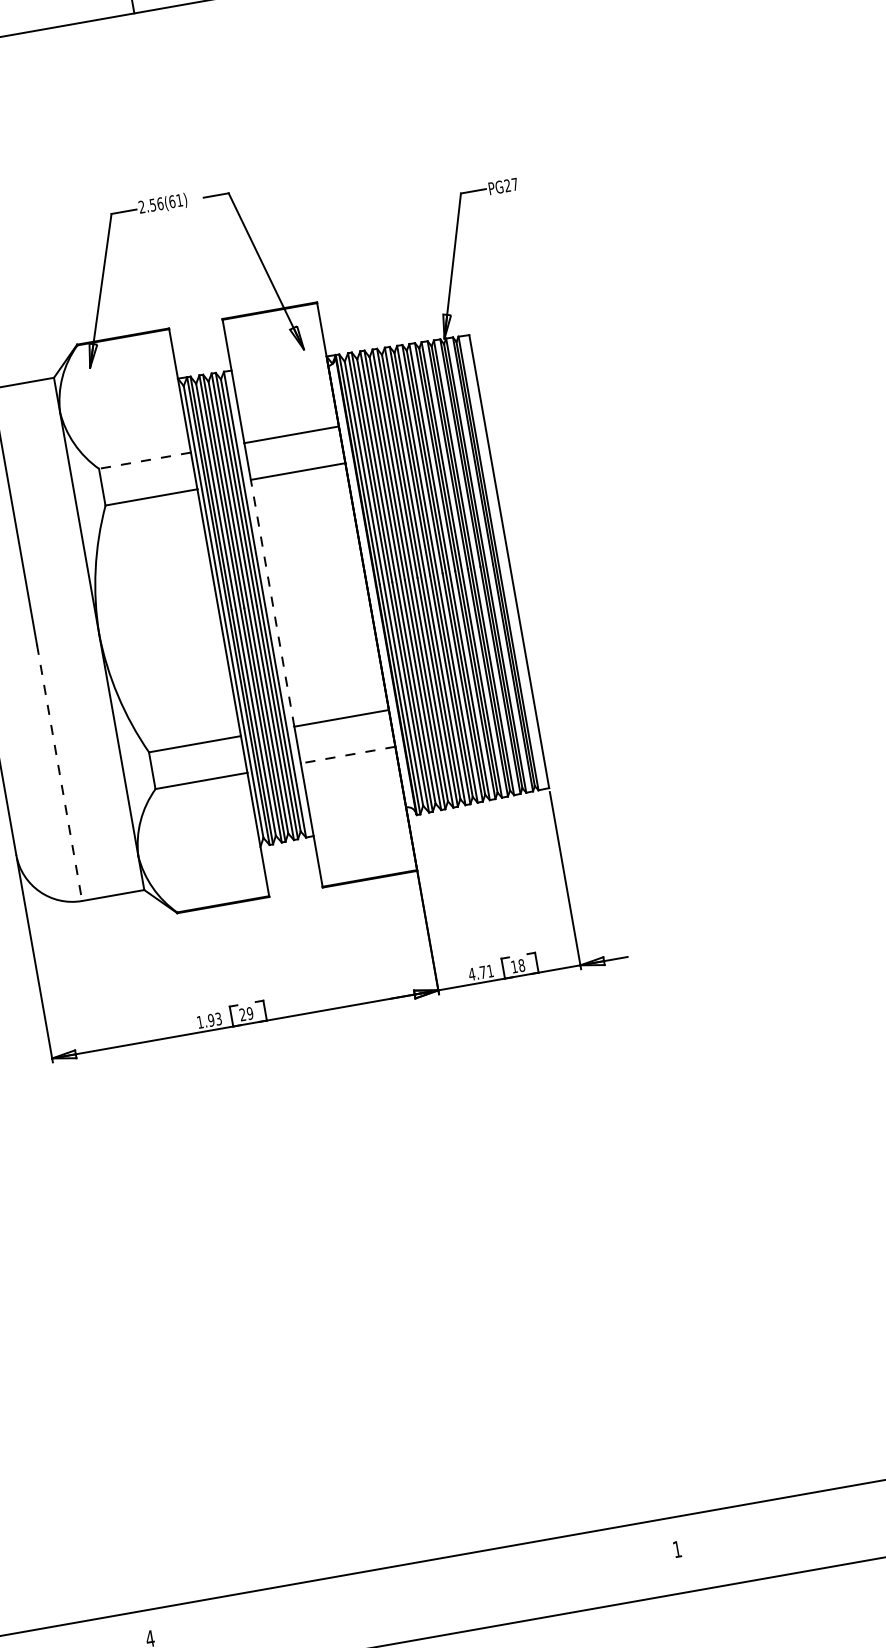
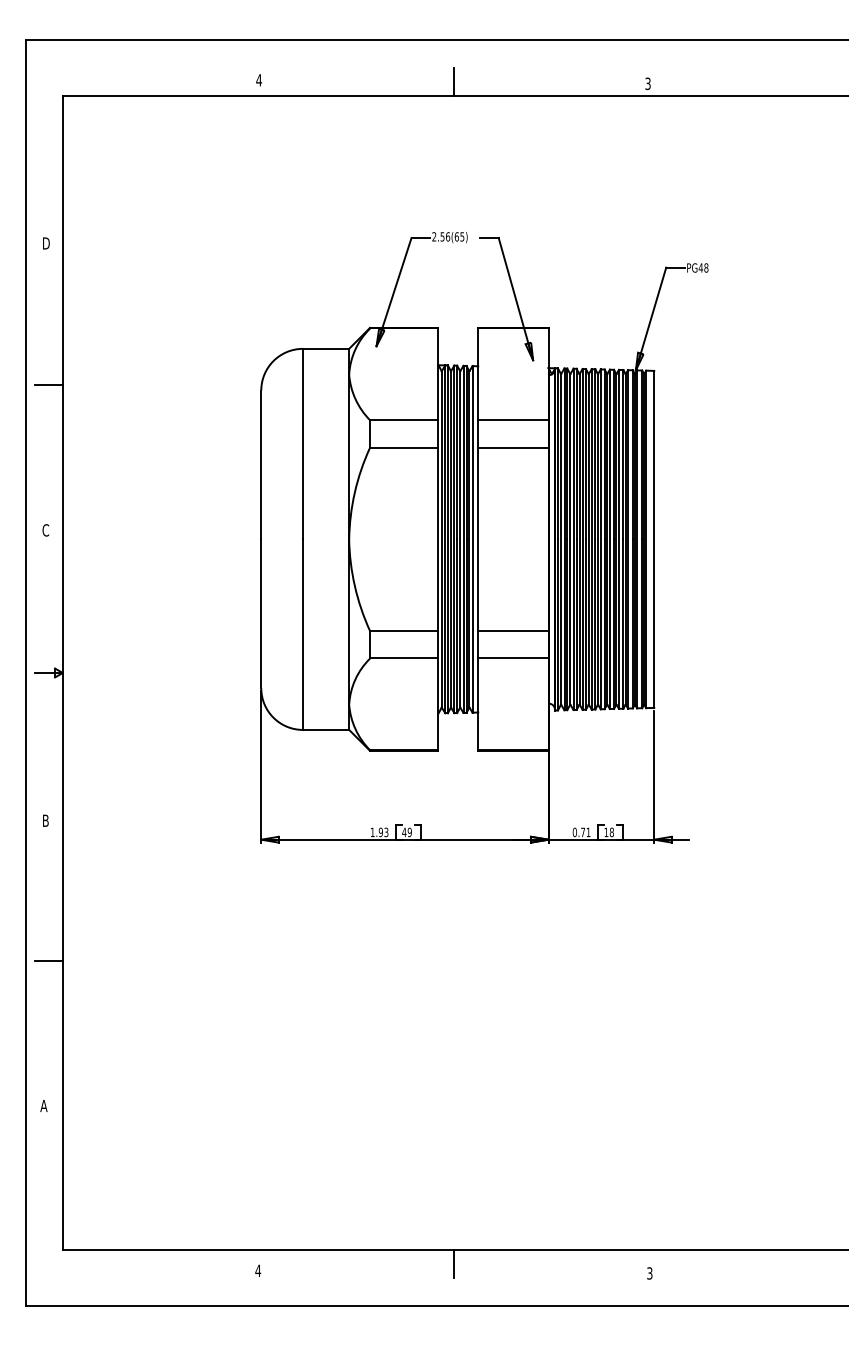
text: (511, 184) -> (703, 267), PG27 -> PG48
text: (179, 199) -> (462, 236), 2.56(61) -> 2.56(65)
line: (143, 461) -> (403, 420), dashed -> solid
line: (273, 603) -> (478, 539), dashed -> solid
line: (346, 755) -> (512, 658), dashed -> solid
line: (59, 774) -> (302, 635), dashed -> solid
text: (471, 974) -> (574, 832), 4.71 -> 0.71
text: (242, 1014) -> (404, 832), 29 -> 49
text: (676, 1549) -> (649, 1273), 1 -> 3
line: (411, 1582) -> (453, 1263), added

